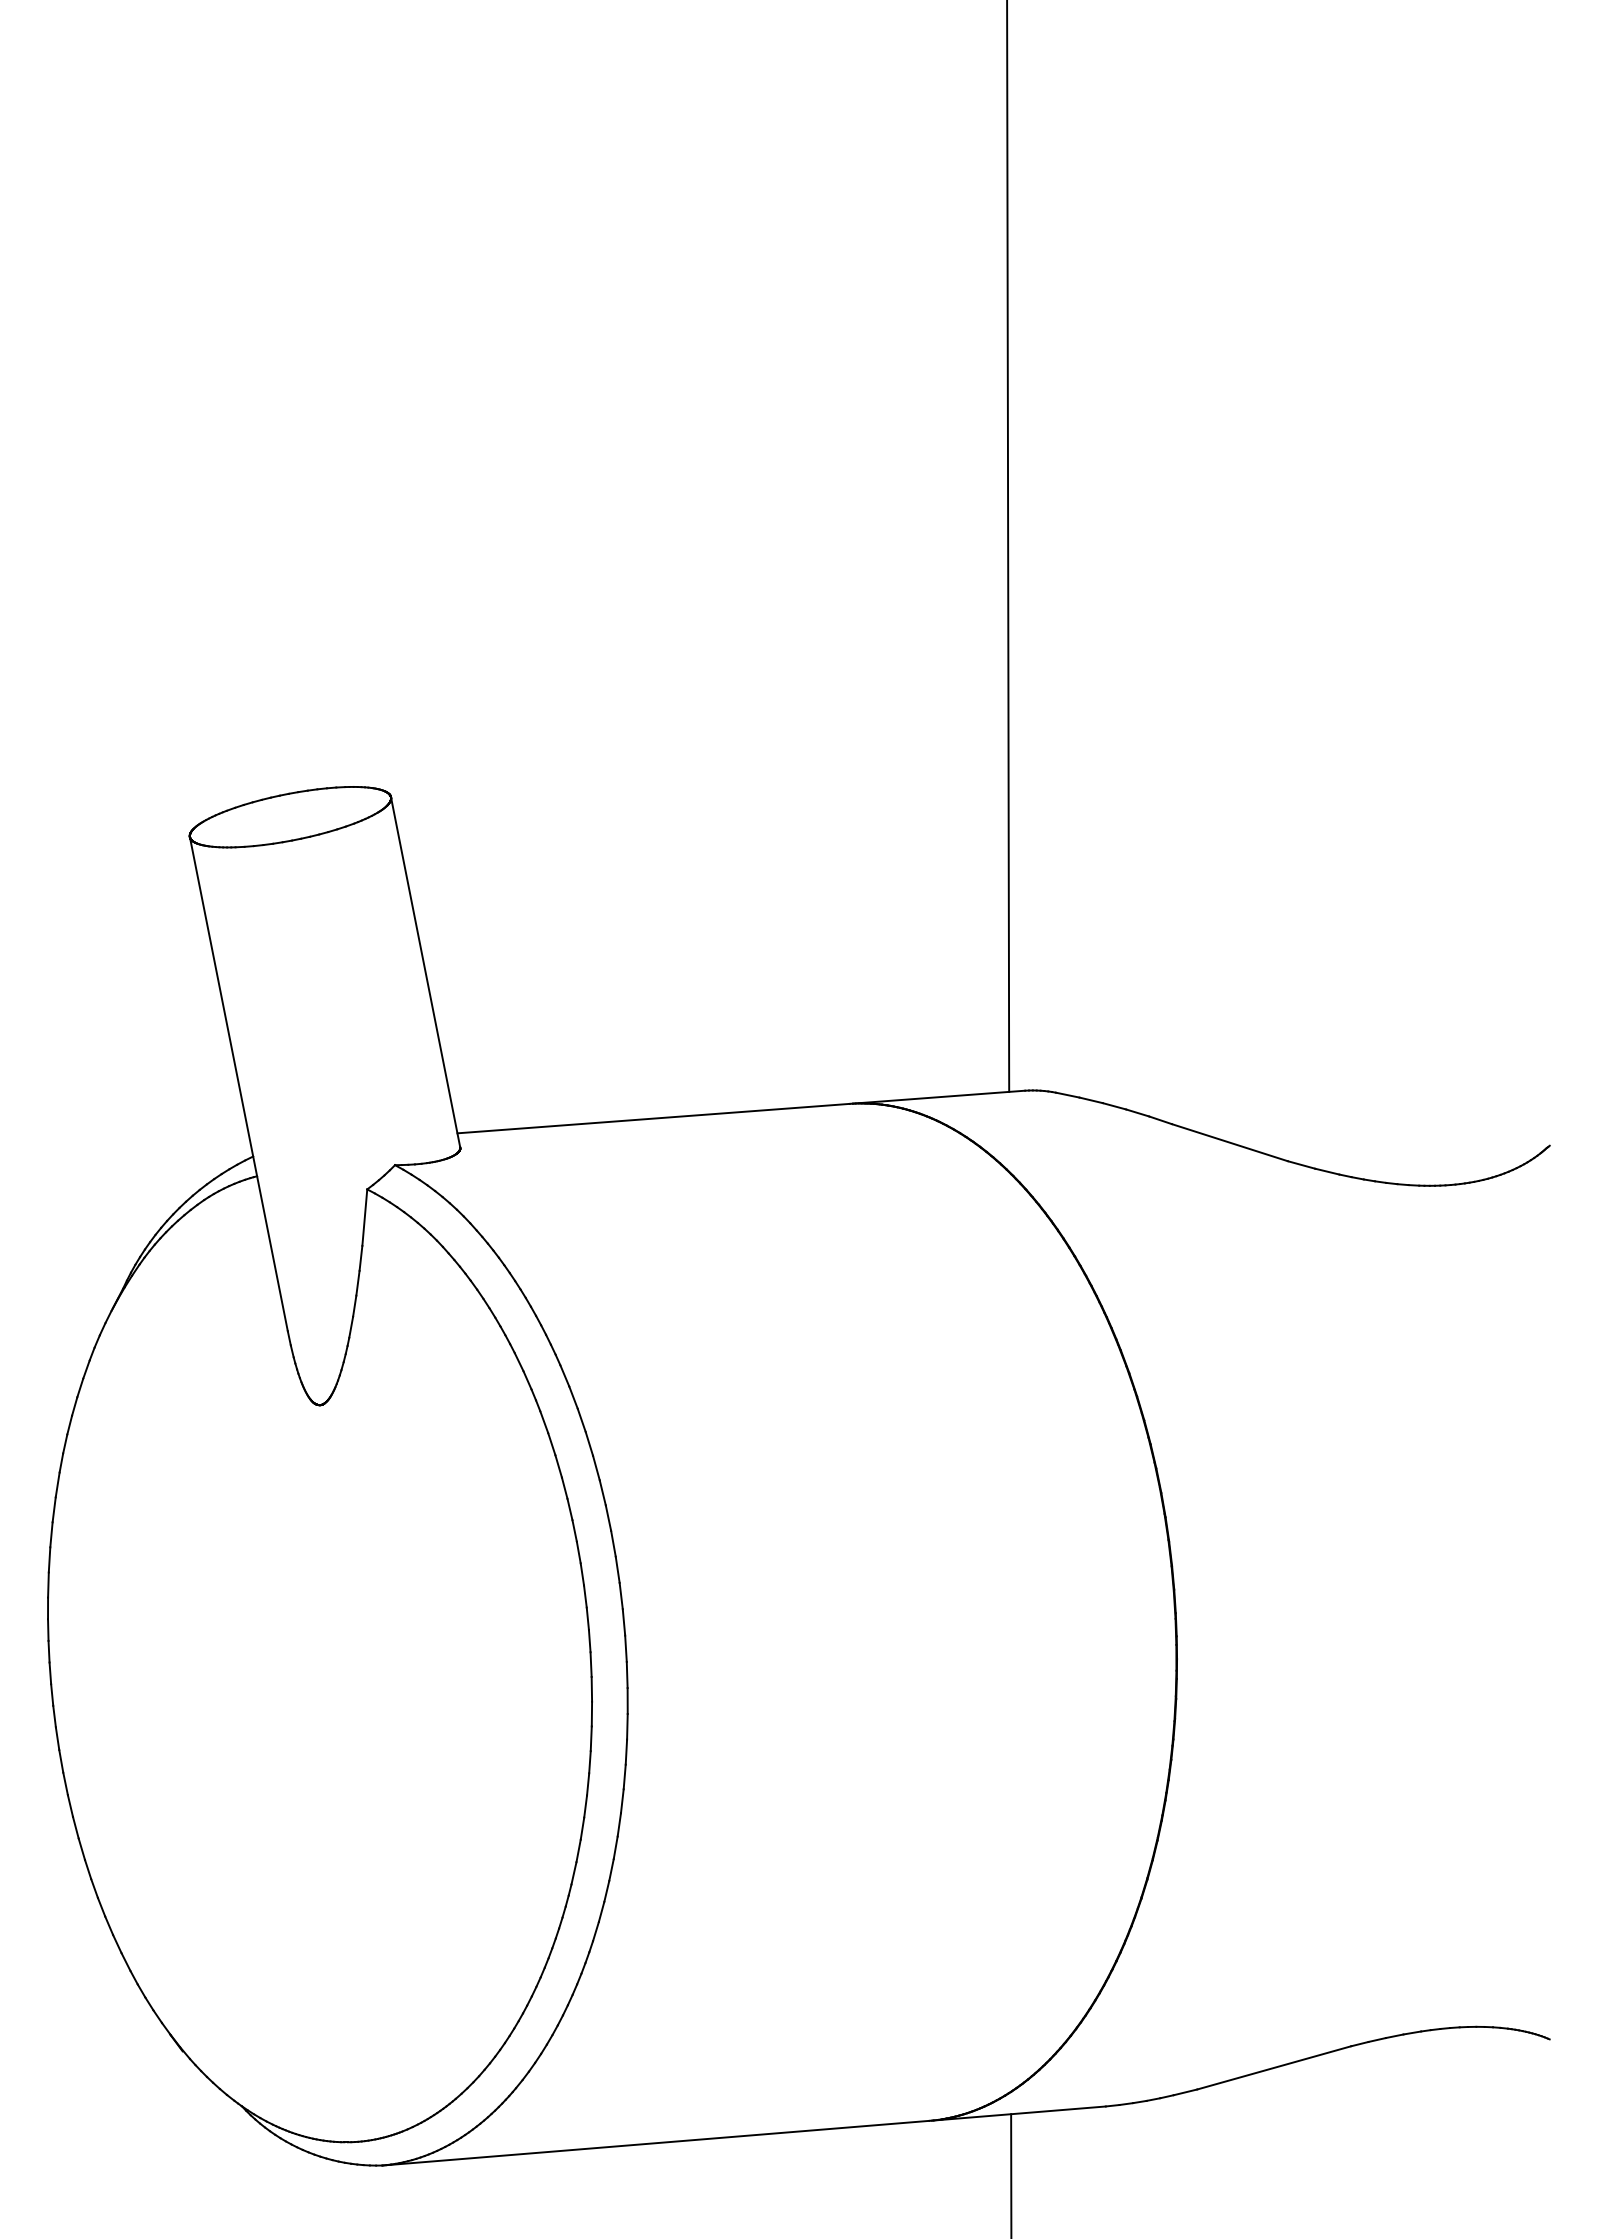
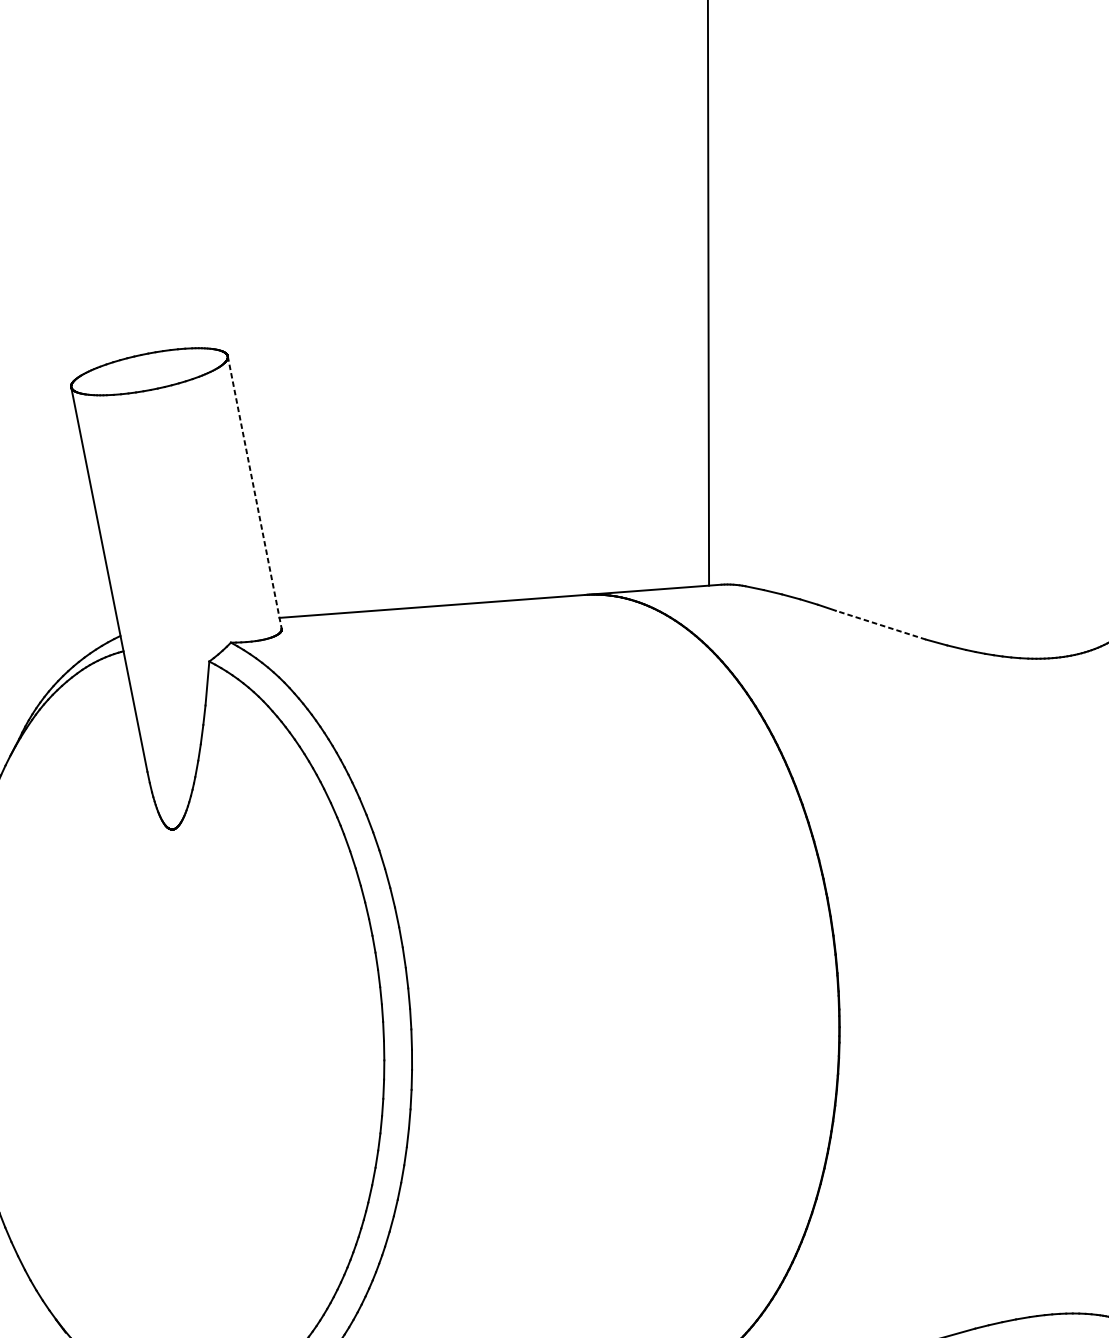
line: (425, 972) -> (254, 492), solid -> dashed
line: (1229, 1142) -> (880, 625), solid -> dashed

